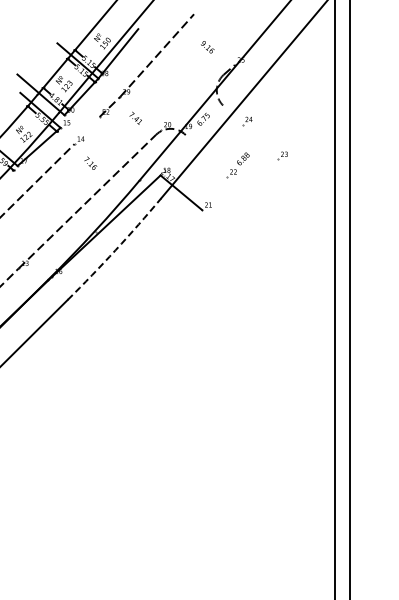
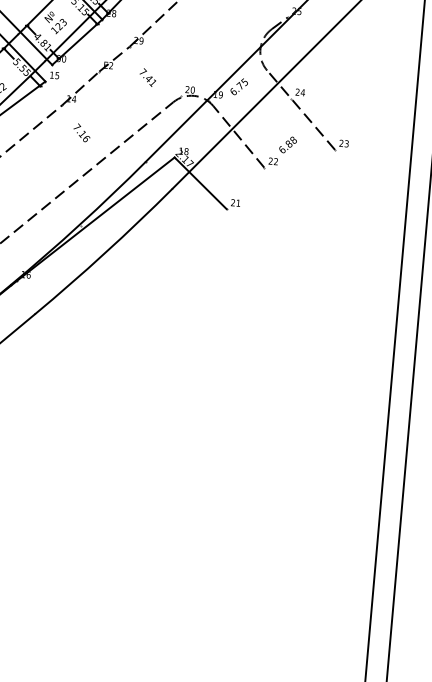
line: (86, 130) -> (80, 88), added
line: (250, 132) -> (300, 110), added
line: (206, 156) -> (238, 137), added
arc: (115, 250) -> (105, 253), dashed -> solid

